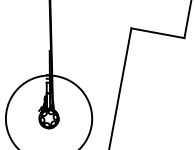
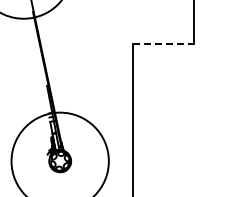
line: (158, 33) -> (164, 44), solid -> dashed

